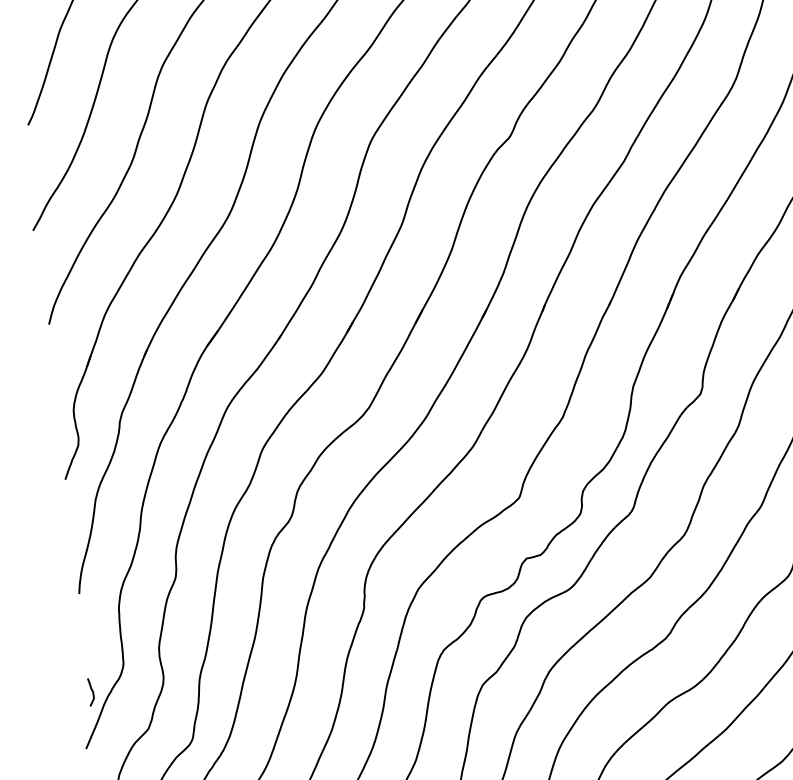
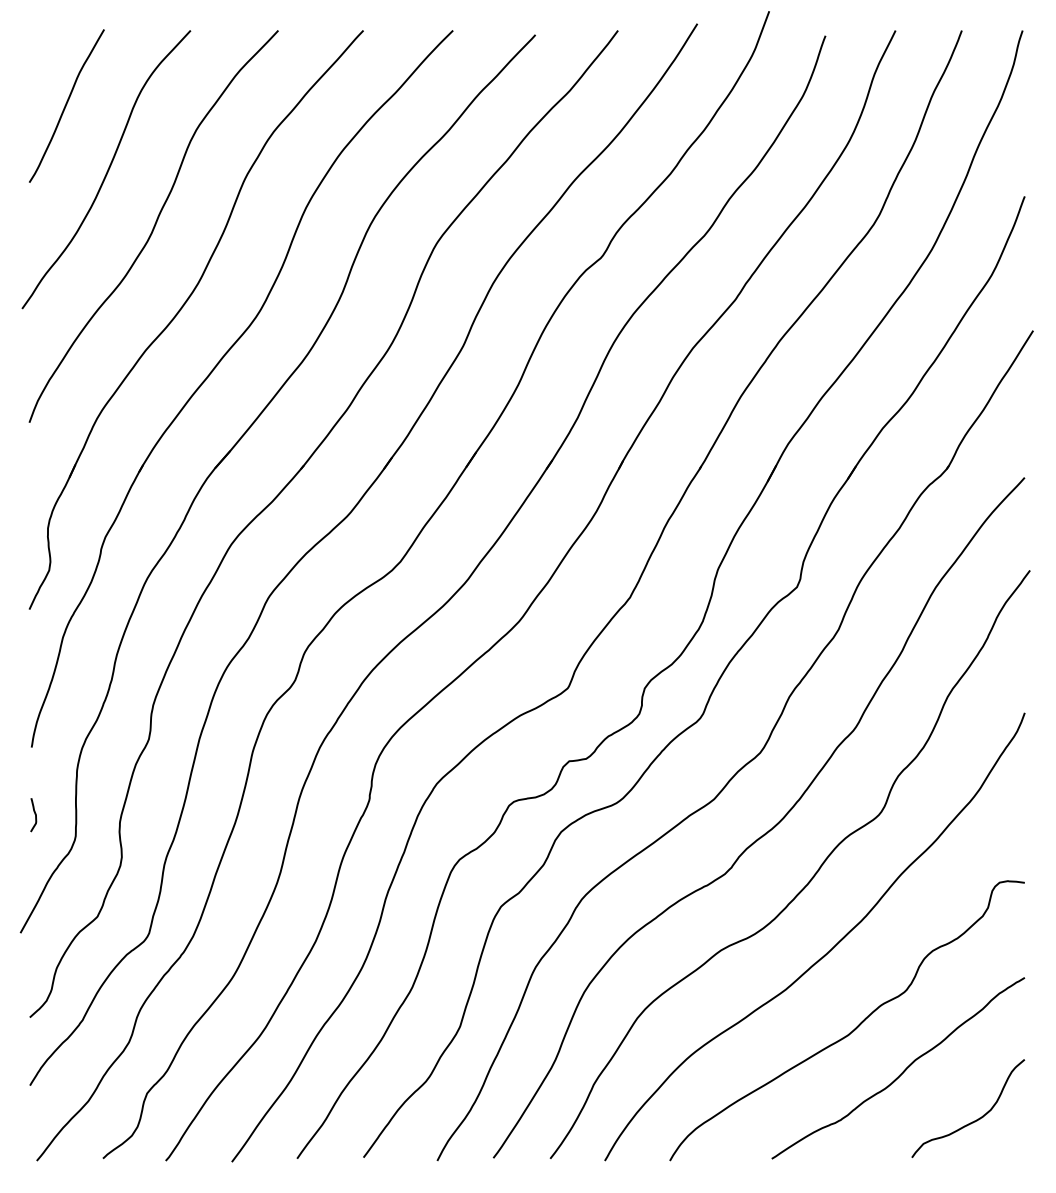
curve: (91, 691) -> (34, 814), moved

